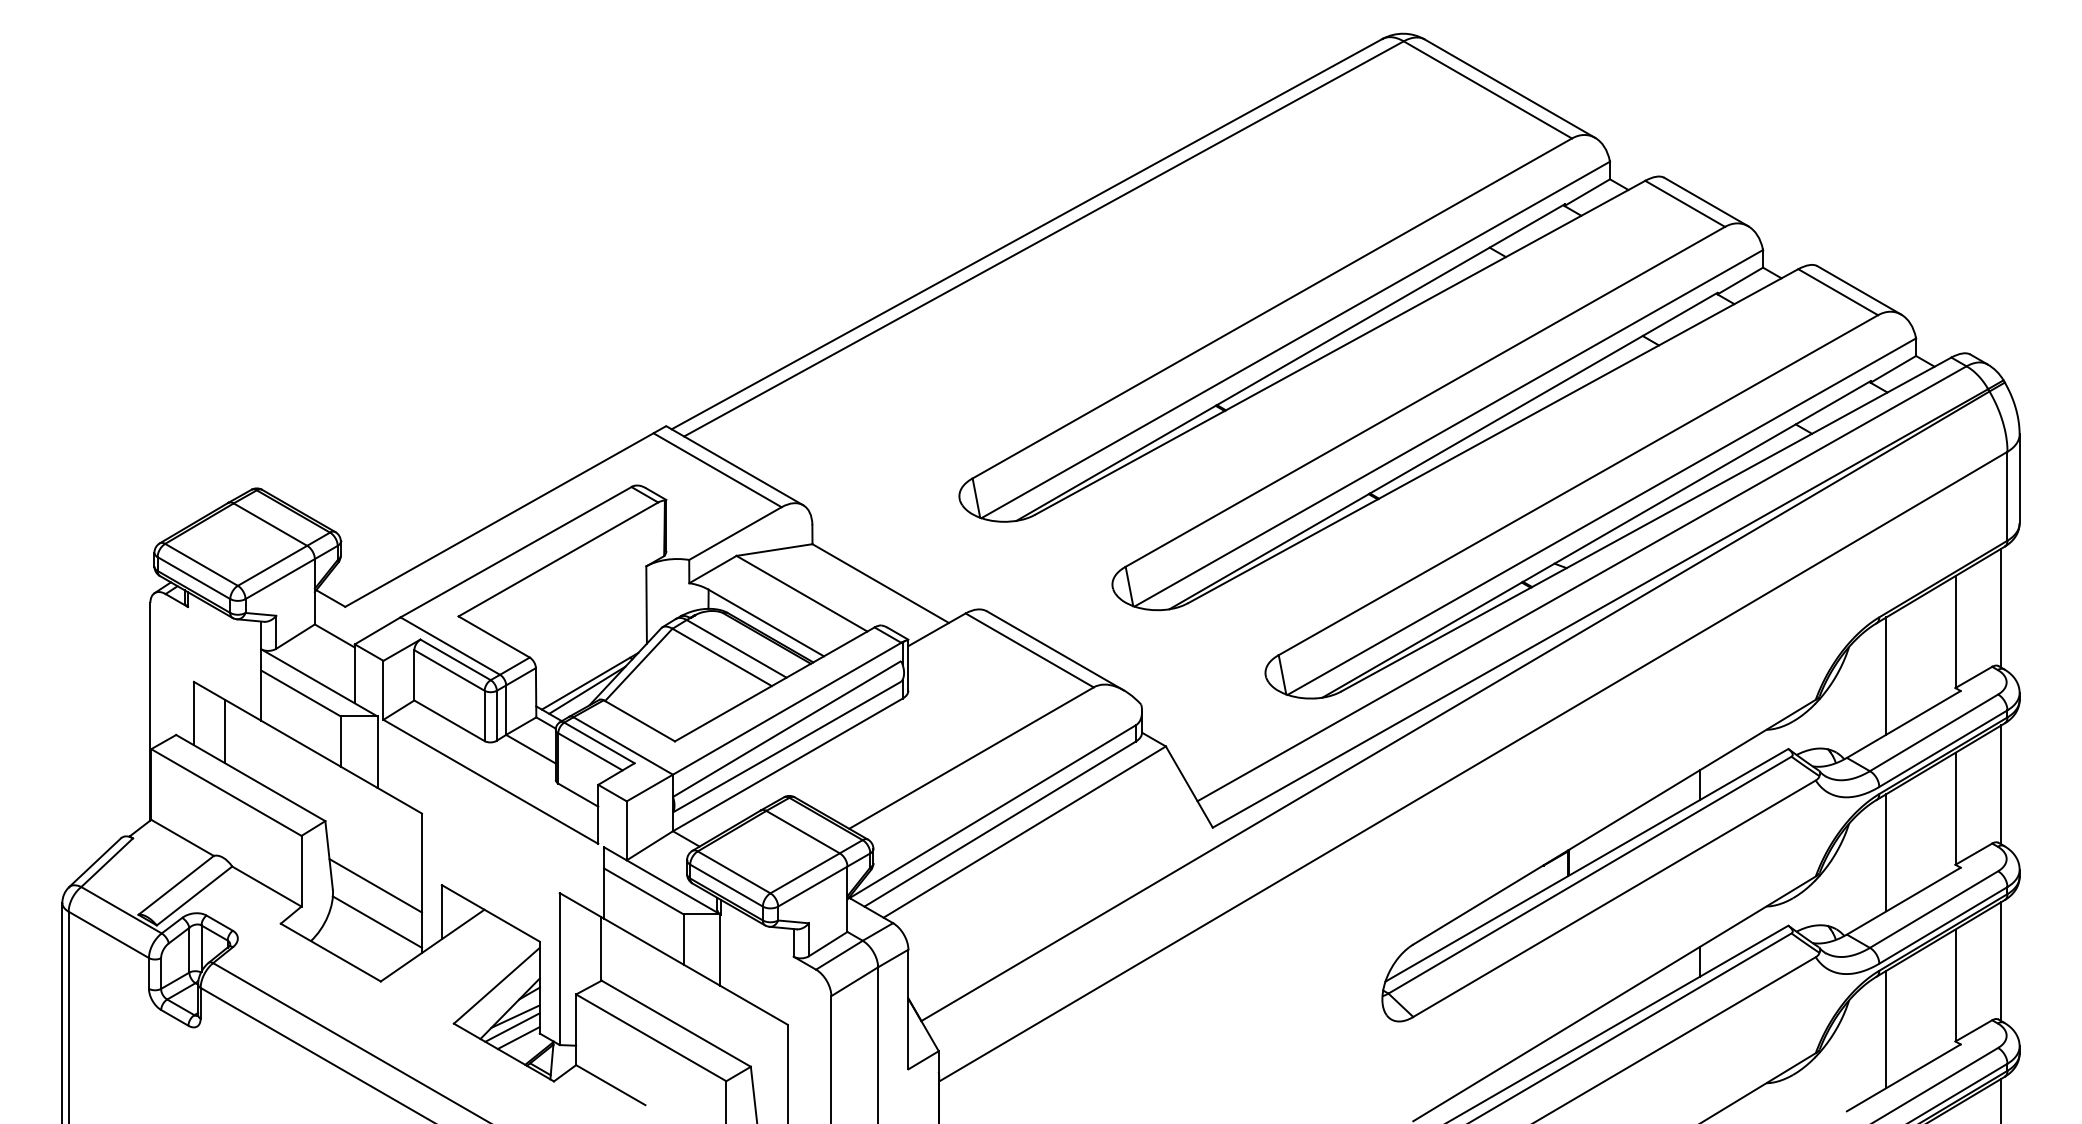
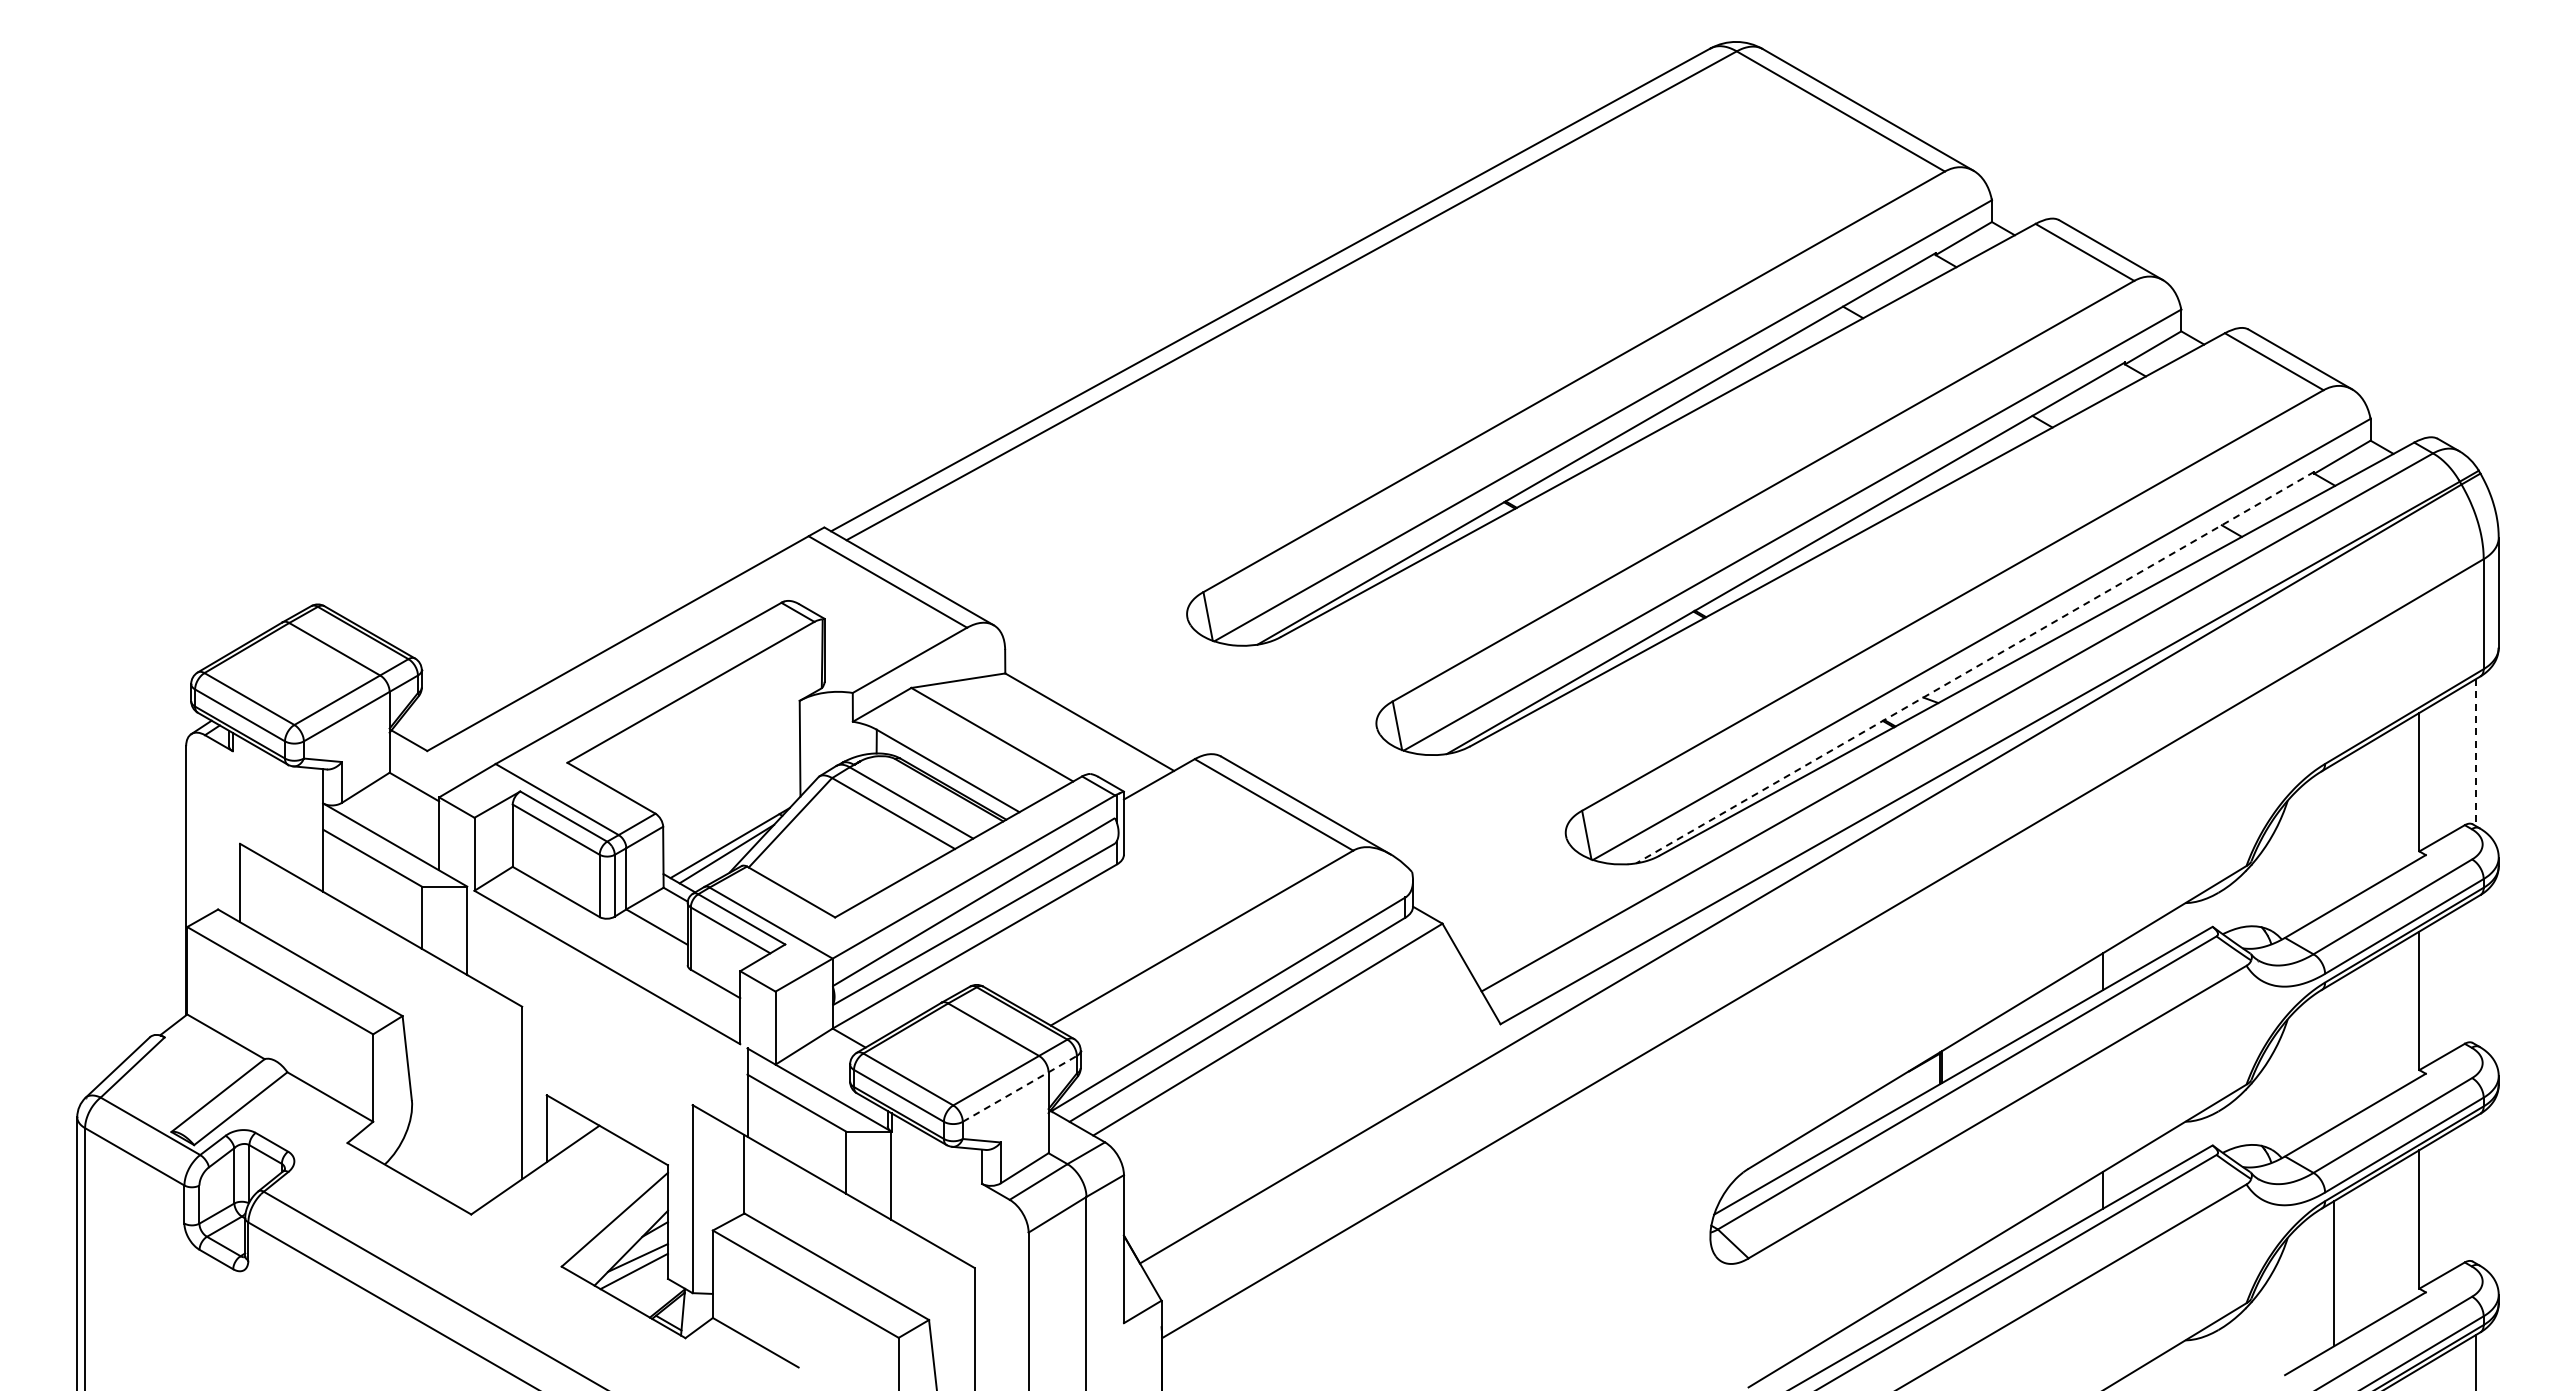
line: (1596, 539) -> (1975, 667), solid -> dashed
line: (2001, 608) -> (2476, 752), solid -> dashed
line: (1886, 675) -> (2333, 836), removed
line: (224, 730) -> (277, 904), removed
line: (2001, 784) -> (2476, 970), removed
line: (1886, 852) -> (2333, 1054), removed
line: (823, 879) -> (1019, 1088), solid -> dashed
line: (375, 886) -> (464, 1096), removed
line: (376, 921) -> (466, 1140), removed
line: (2001, 961) -> (2476, 1189), removed
line: (518, 1038) -> (641, 1284), removed

